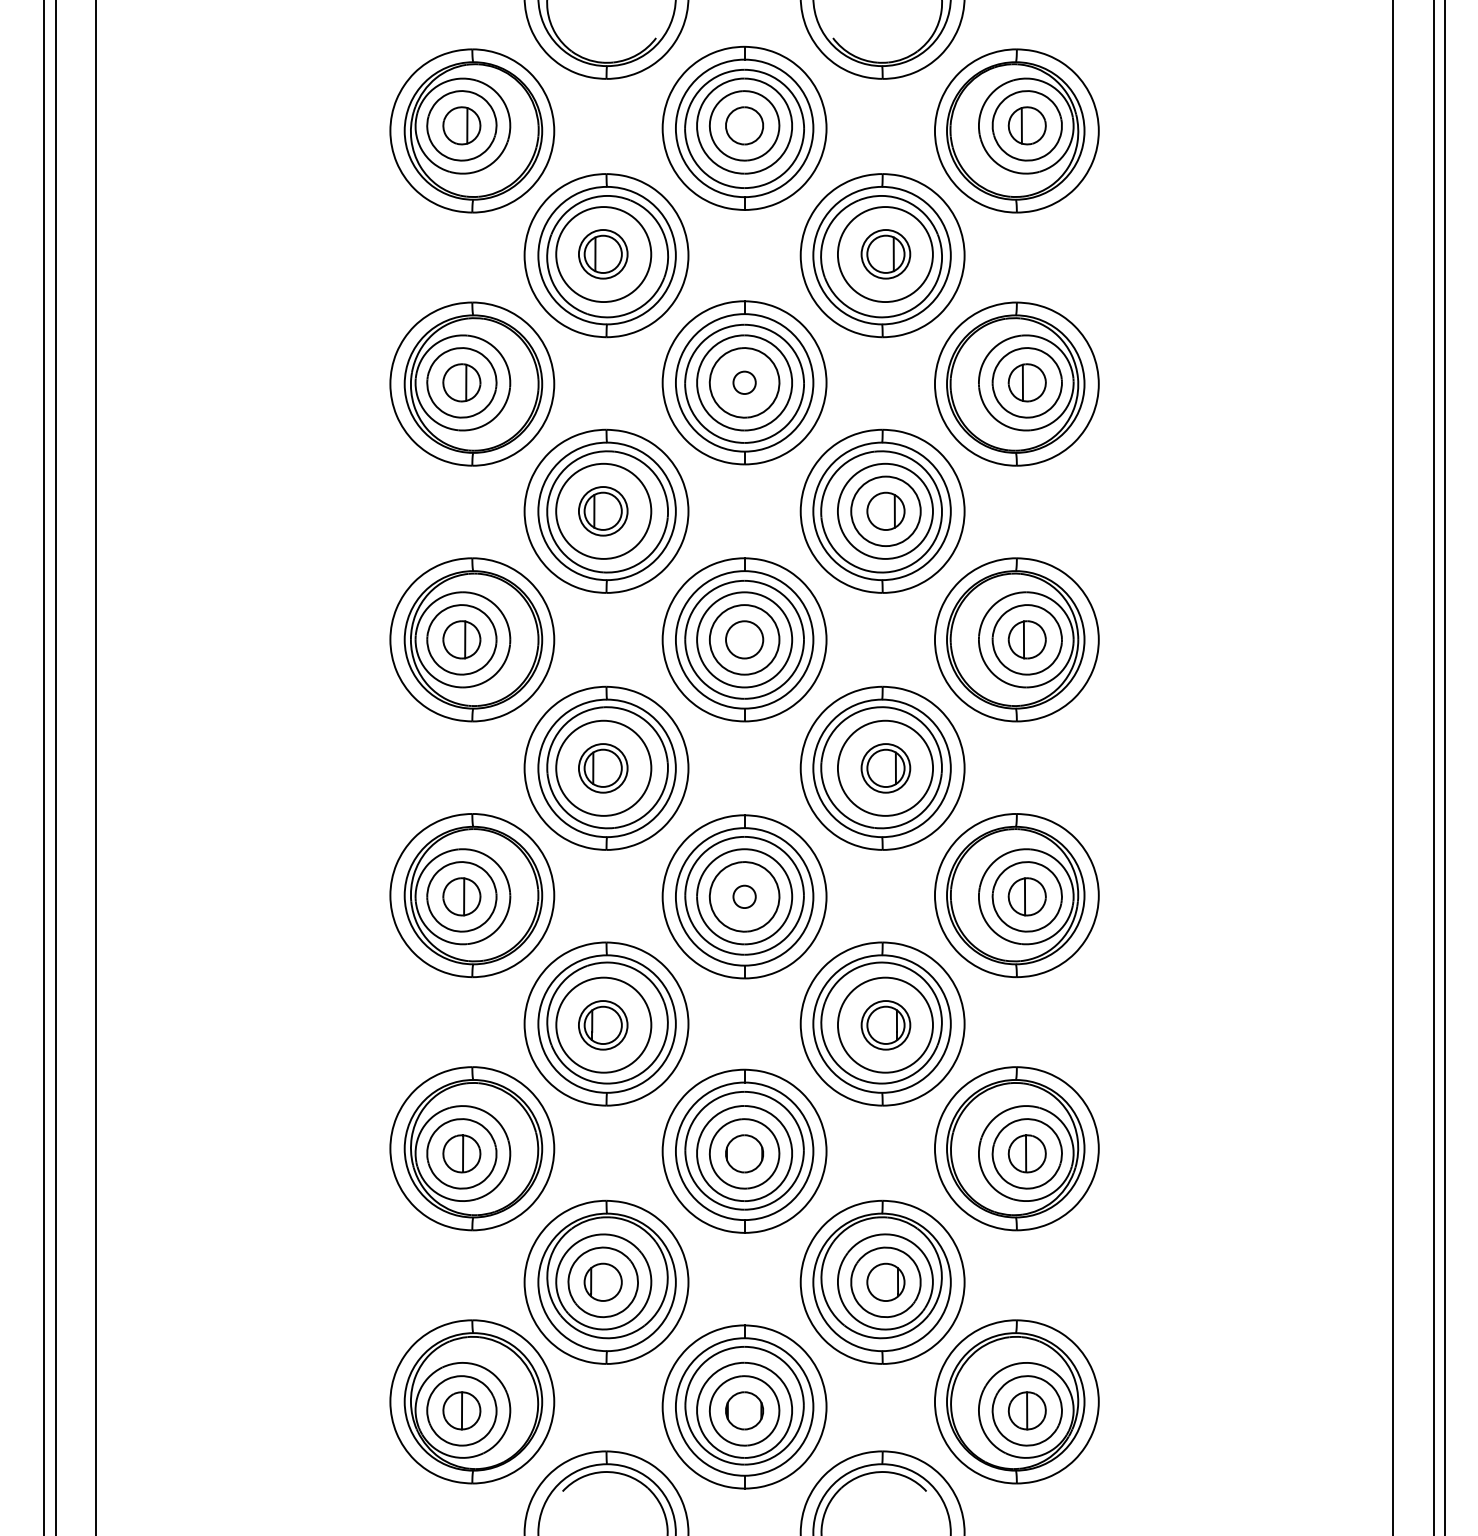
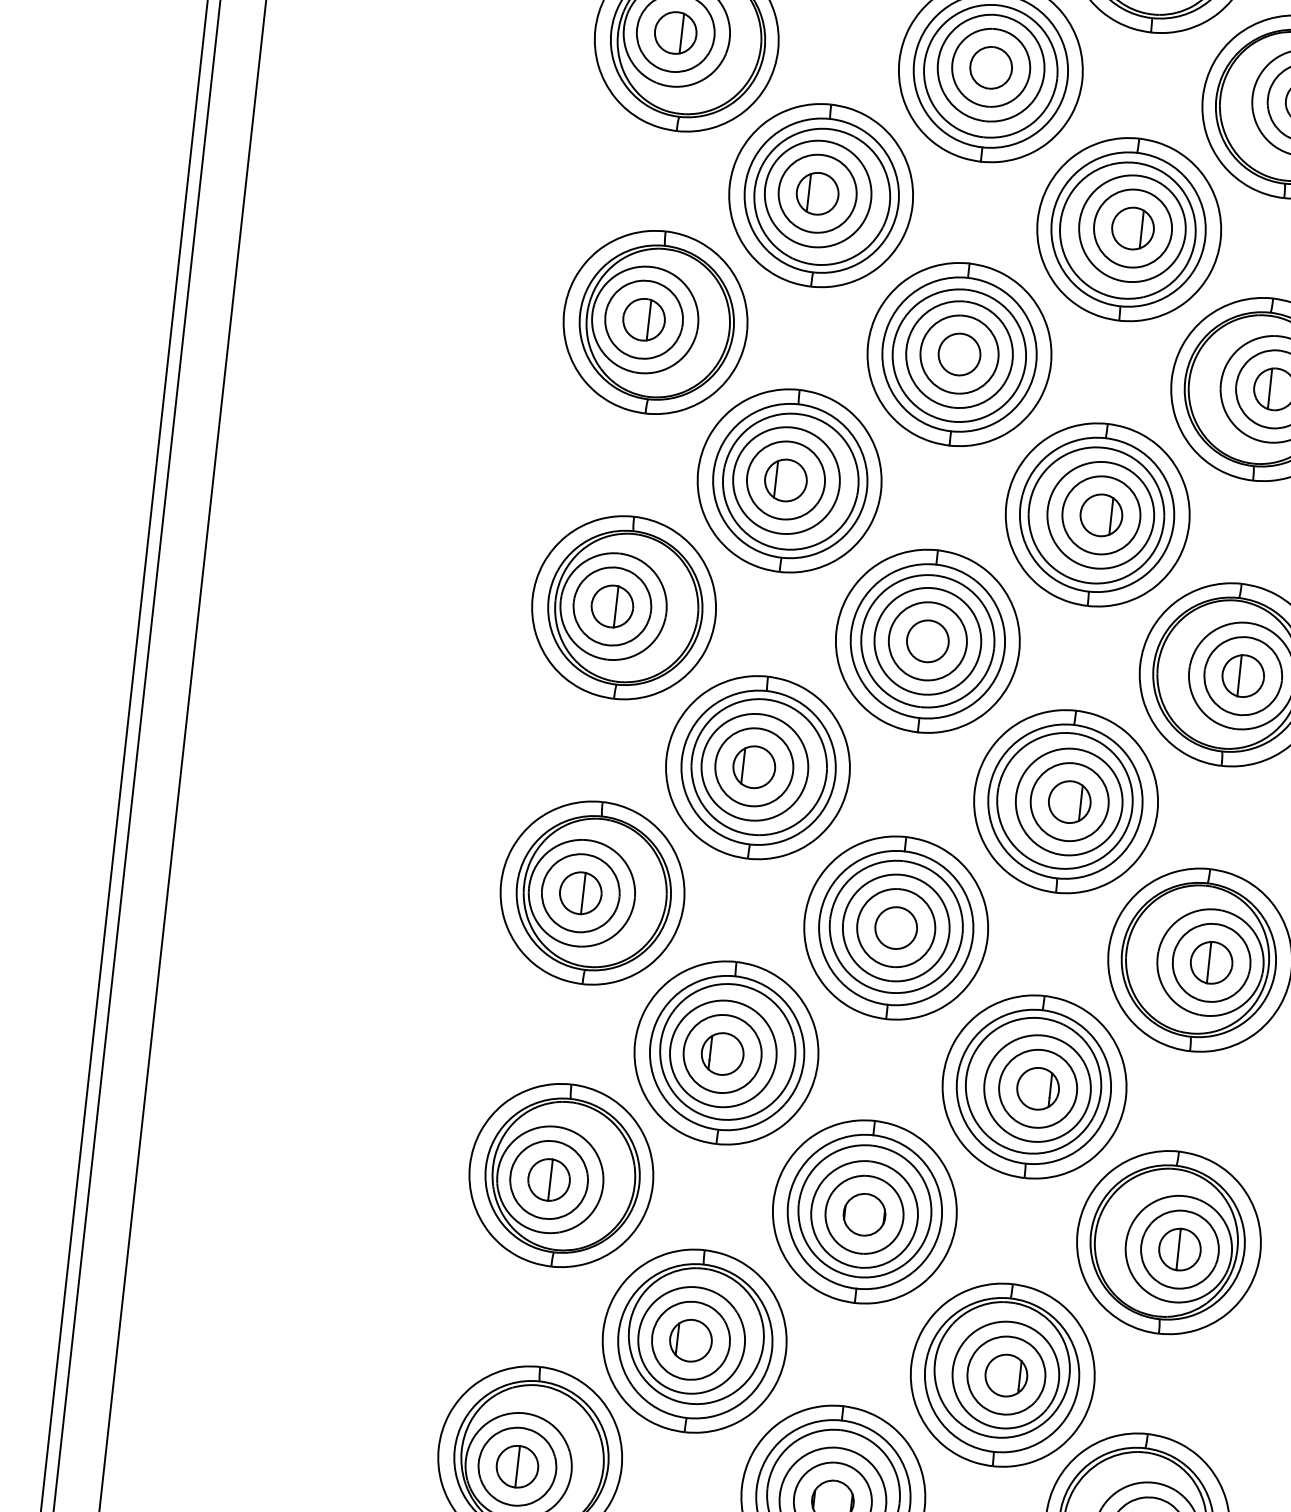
circle: (603, 254) -> (817, 193), size x1.43
circle: (885, 254) -> (1132, 228), size x1.43
circle: (744, 382) -> (959, 354), size x1.67
circle: (603, 511) -> (786, 480), size x1.43
circle: (603, 768) -> (754, 767), size x1.43
circle: (885, 768) -> (1069, 802), size x1.43
circle: (744, 896) -> (896, 927), size x1.67
circle: (602, 1025) -> (721, 1054), size x1.43
circle: (885, 1025) -> (1037, 1088), size x1.43

